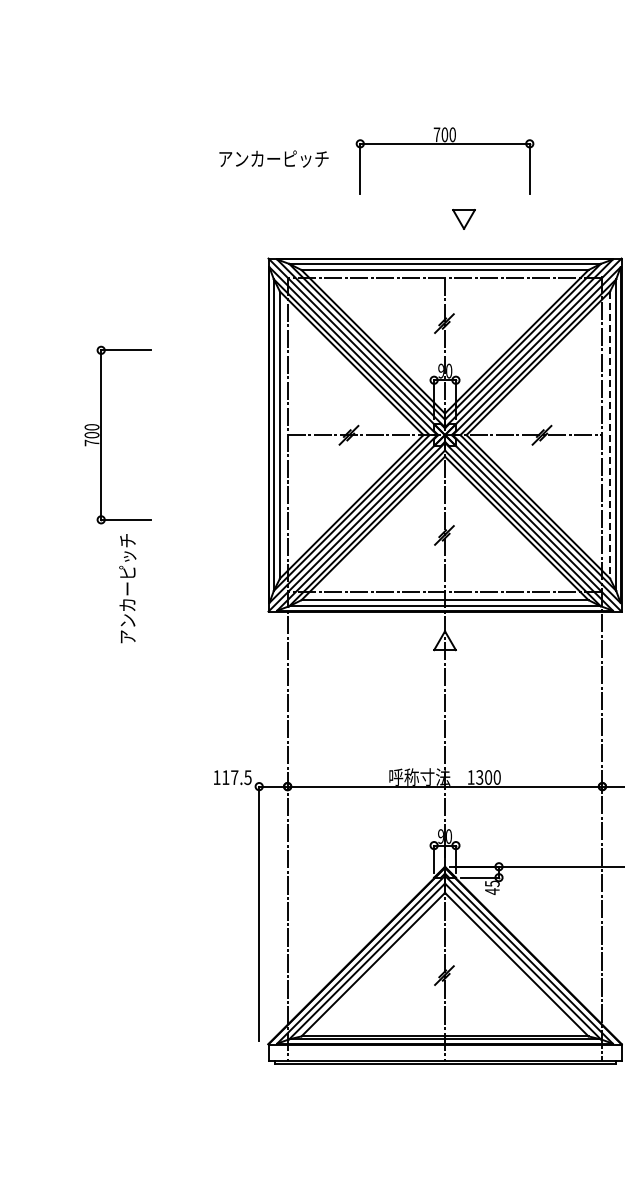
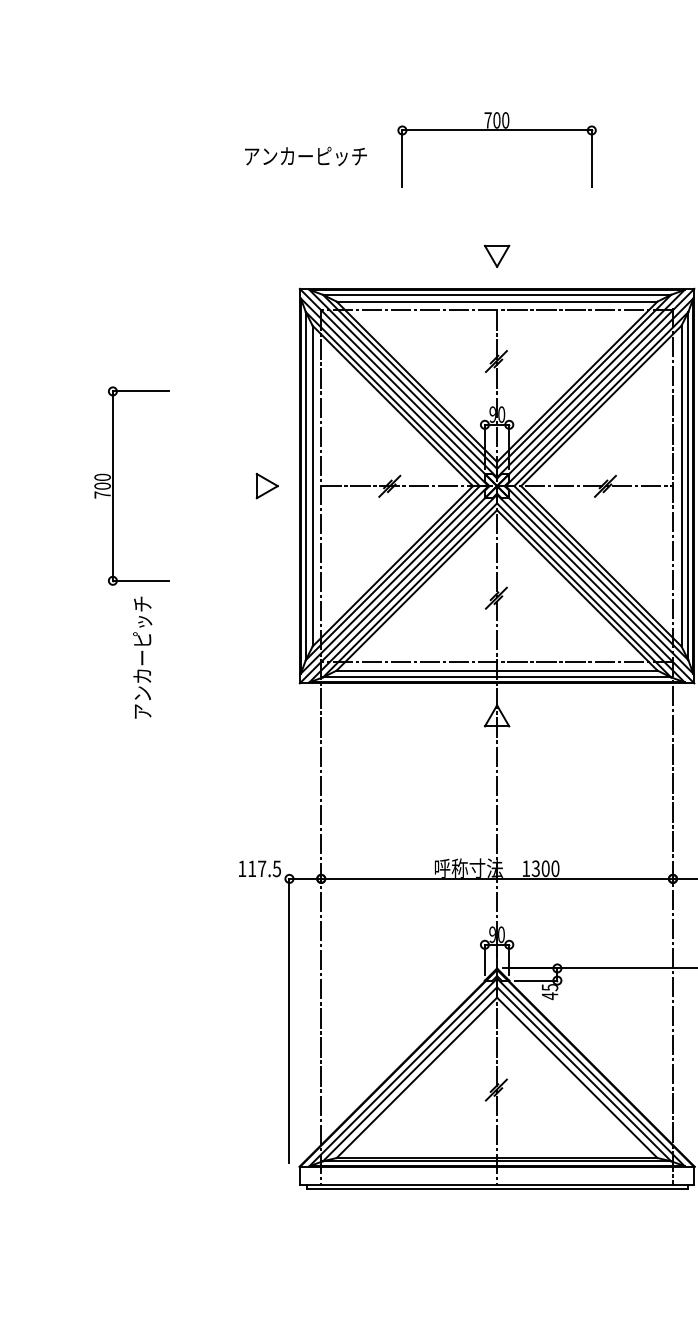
part: (444, 144) -> (496, 131), moved
text: (273, 158) -> (305, 155), moved
part: (463, 219) -> (496, 256), moved
part: (239, 434) -> (267, 485), added
line: (610, 435) -> (681, 486), dashed -> solid

